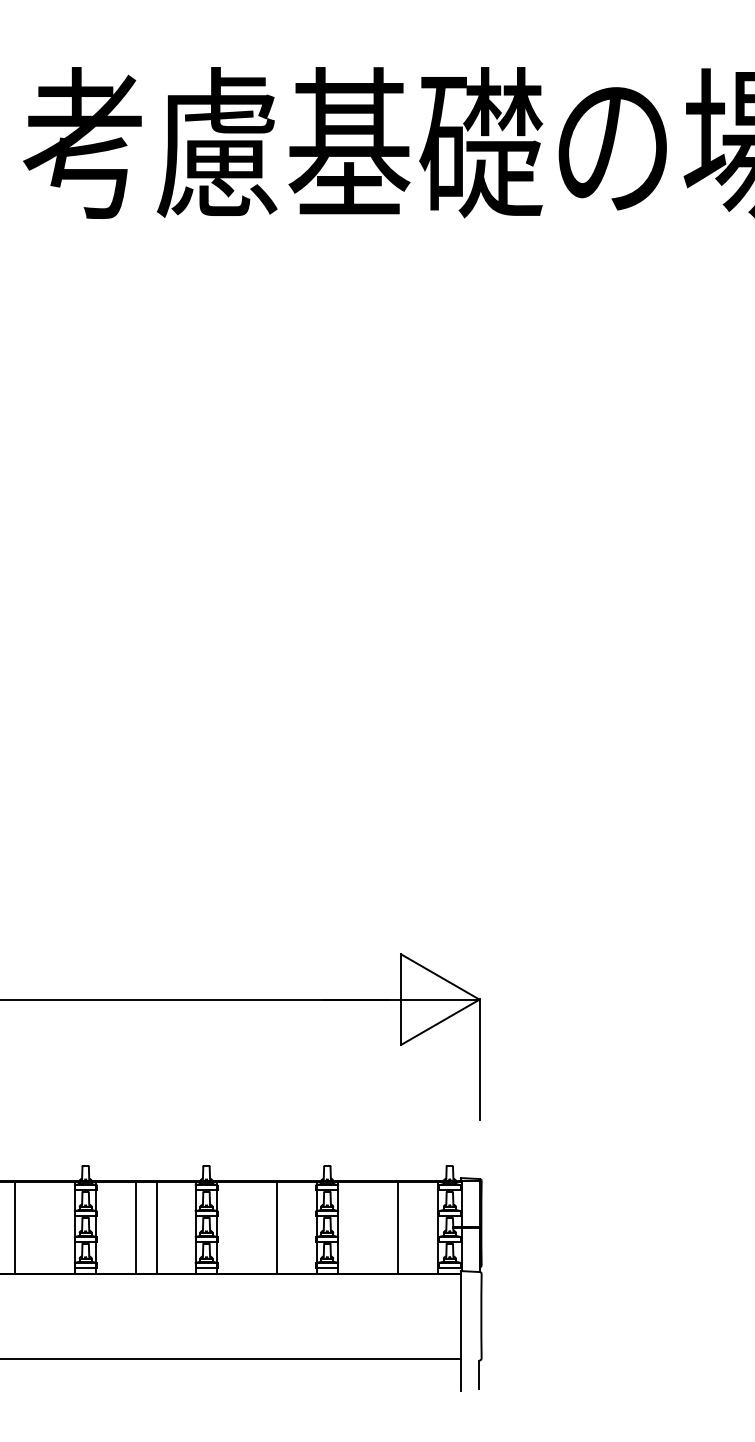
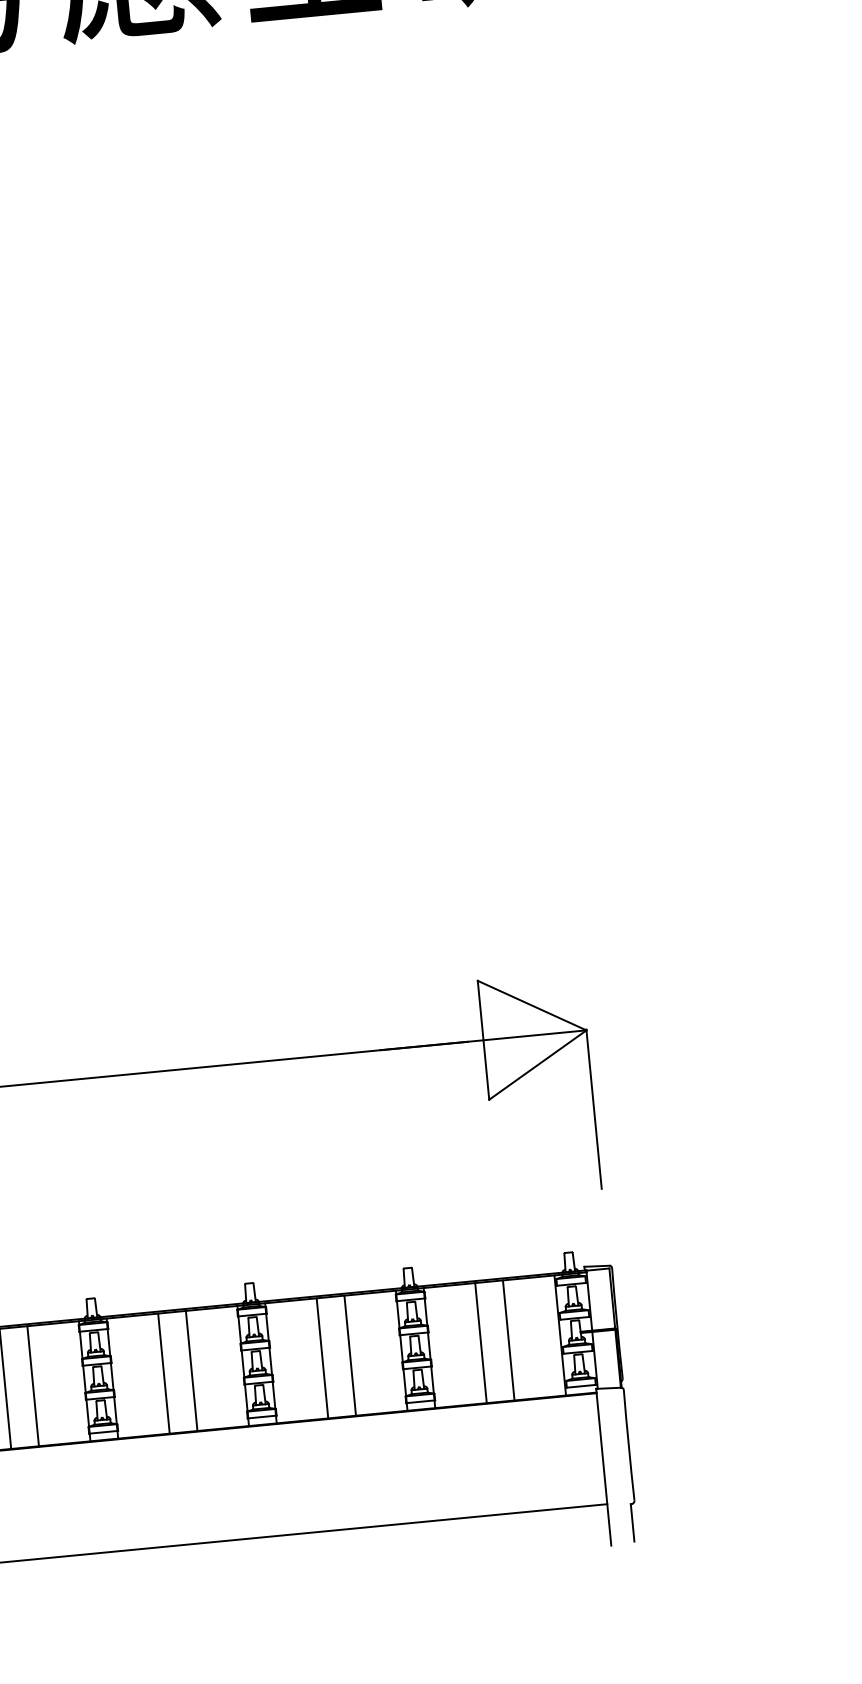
line: (35, 1227) -> (32, 1385), added
line: (256, 1227) -> (322, 1357), added
line: (377, 1227) -> (481, 1342), added

